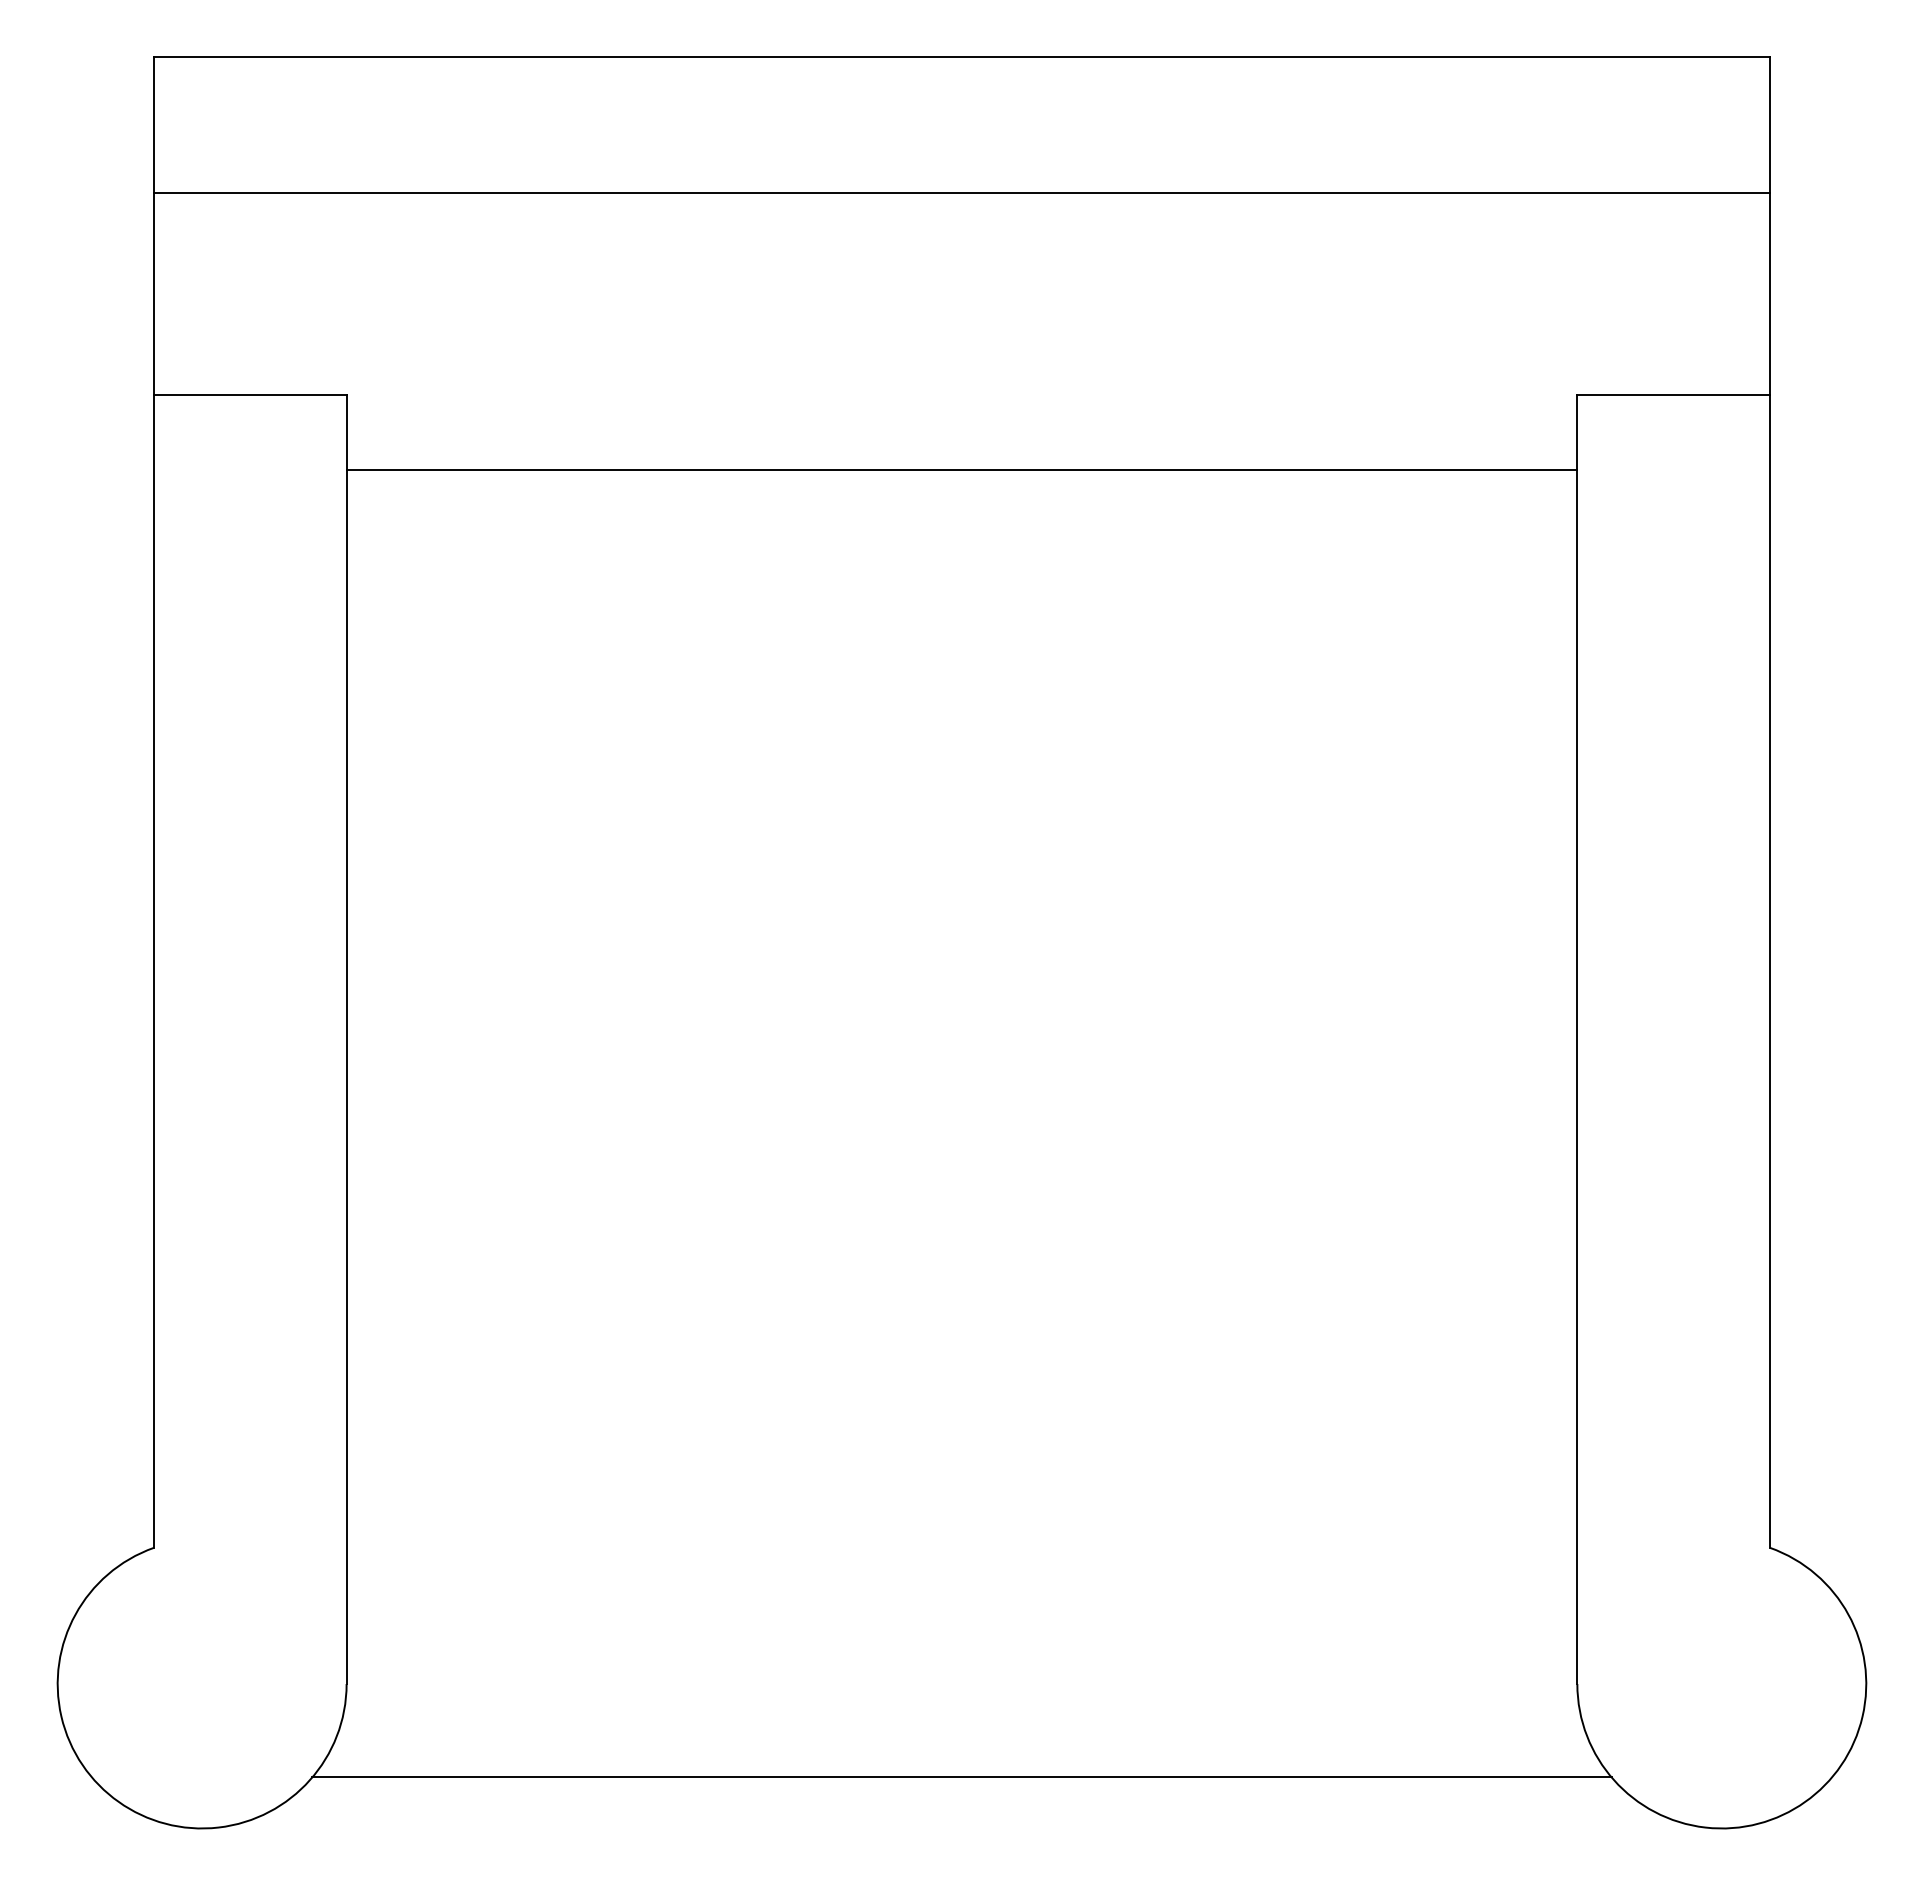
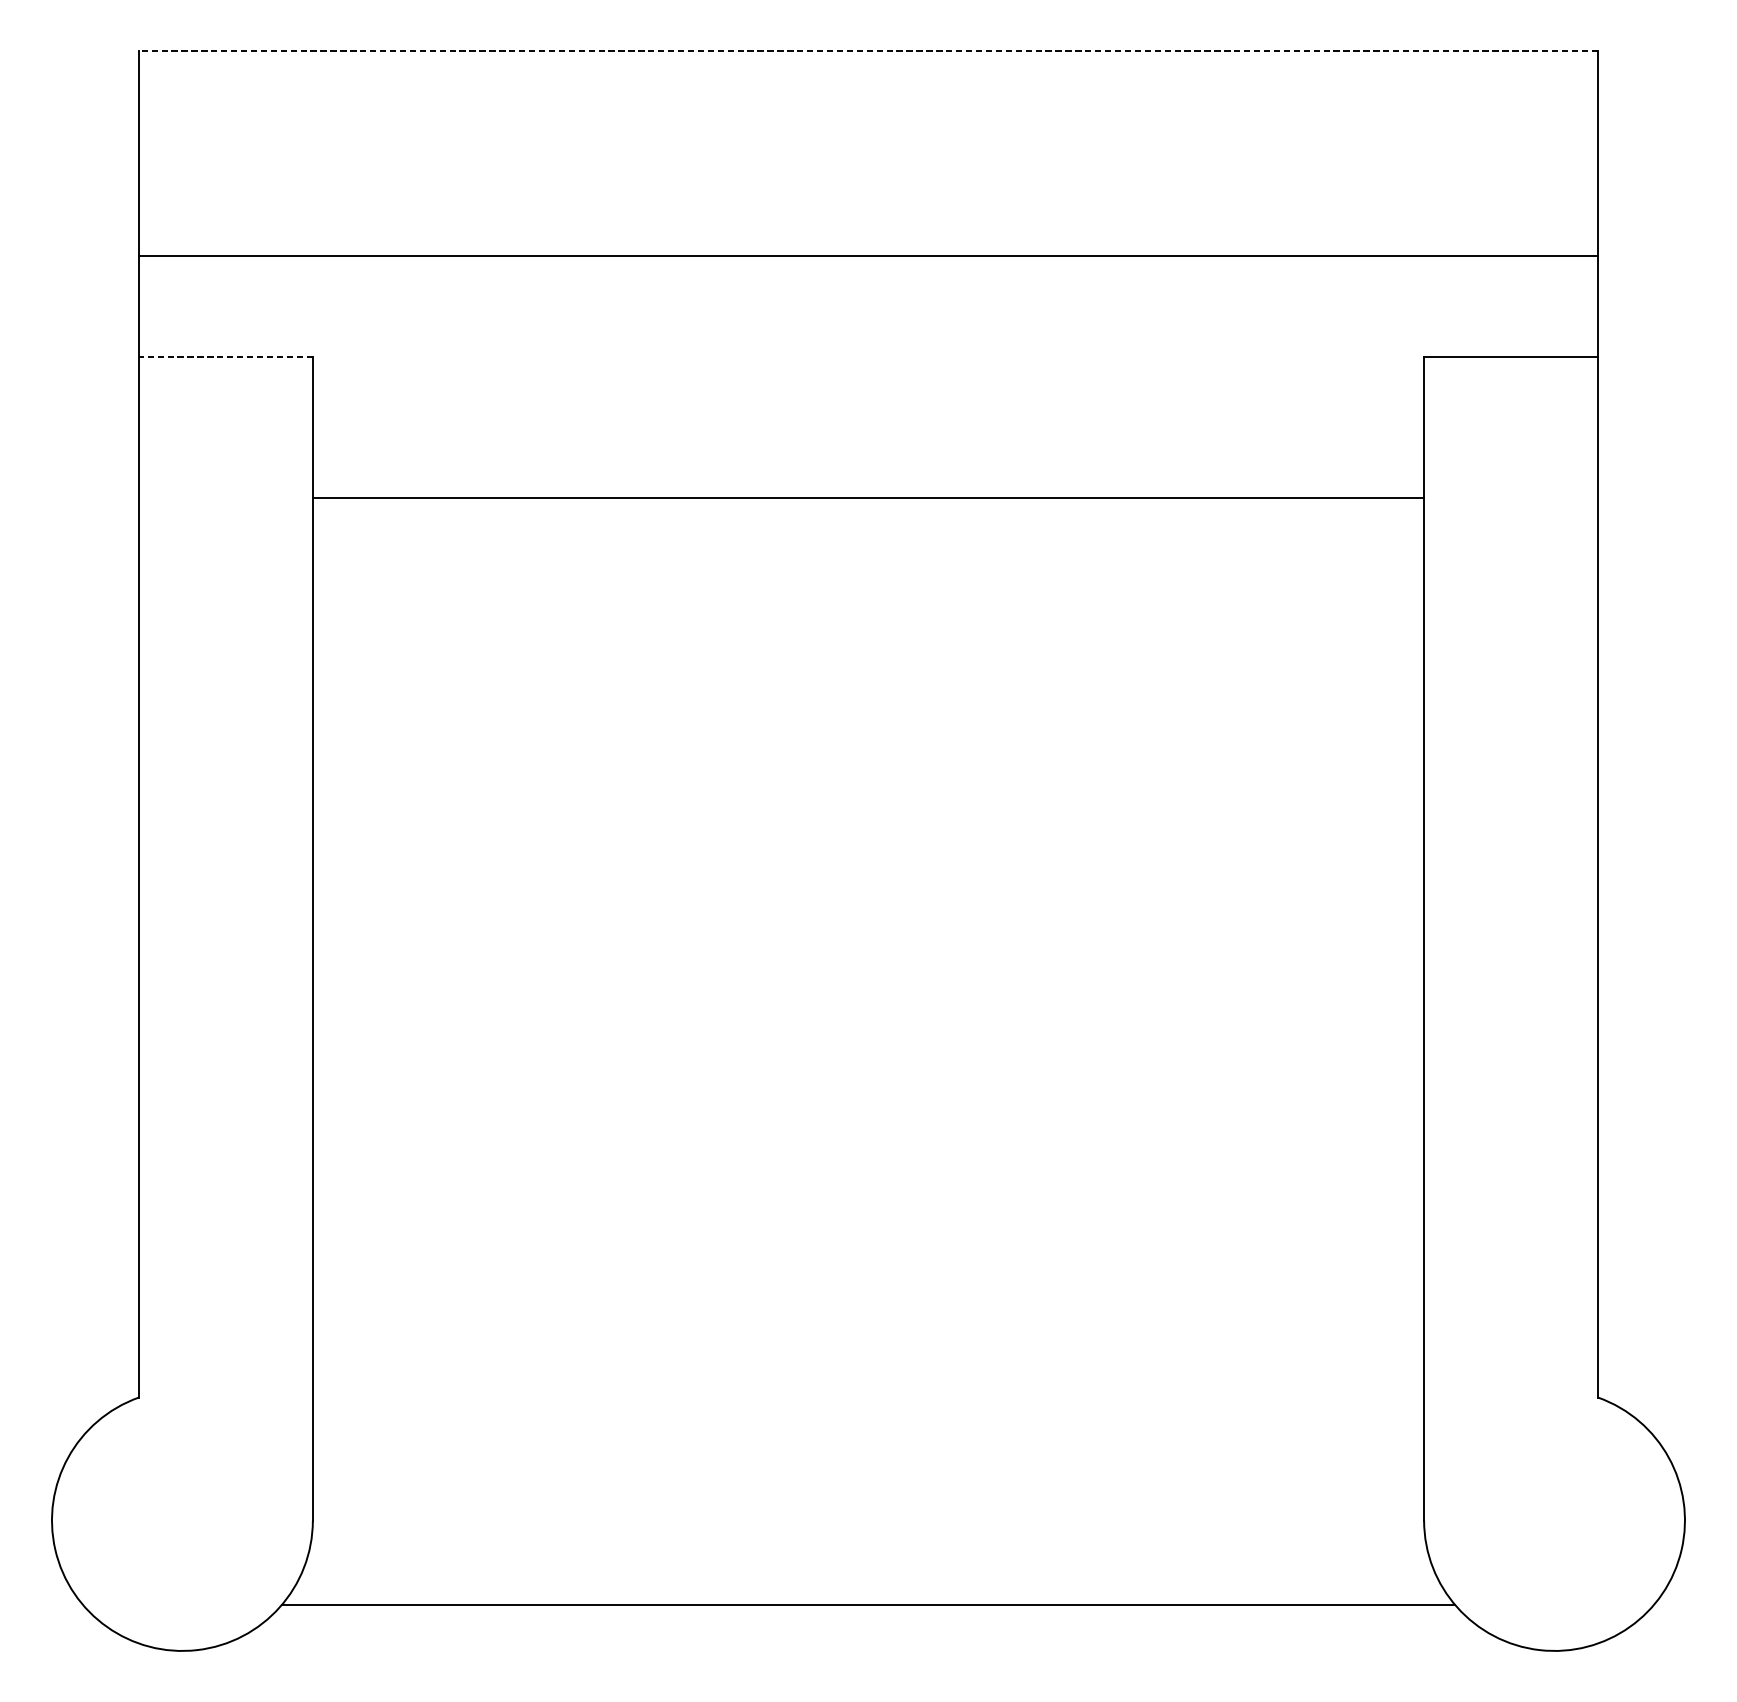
line: (961, 56) -> (868, 51), solid -> dashed
line: (961, 193) -> (868, 255), moved
line: (249, 395) -> (225, 357), solid -> dashed
line: (961, 469) -> (868, 497), moved

